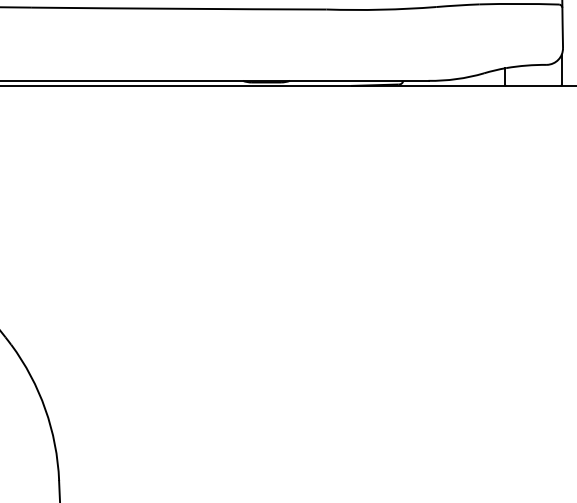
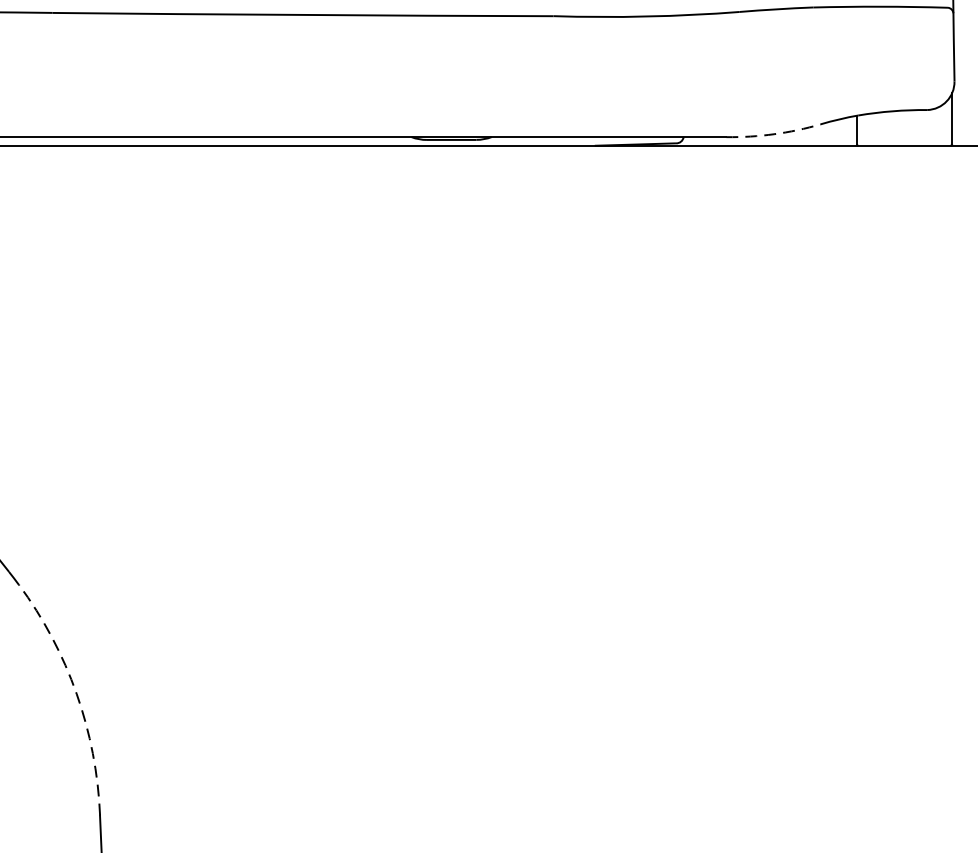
arc: (456, 79) -> (773, 134), solid -> dashed
arc: (45, 409) -> (76, 694), solid -> dashed

